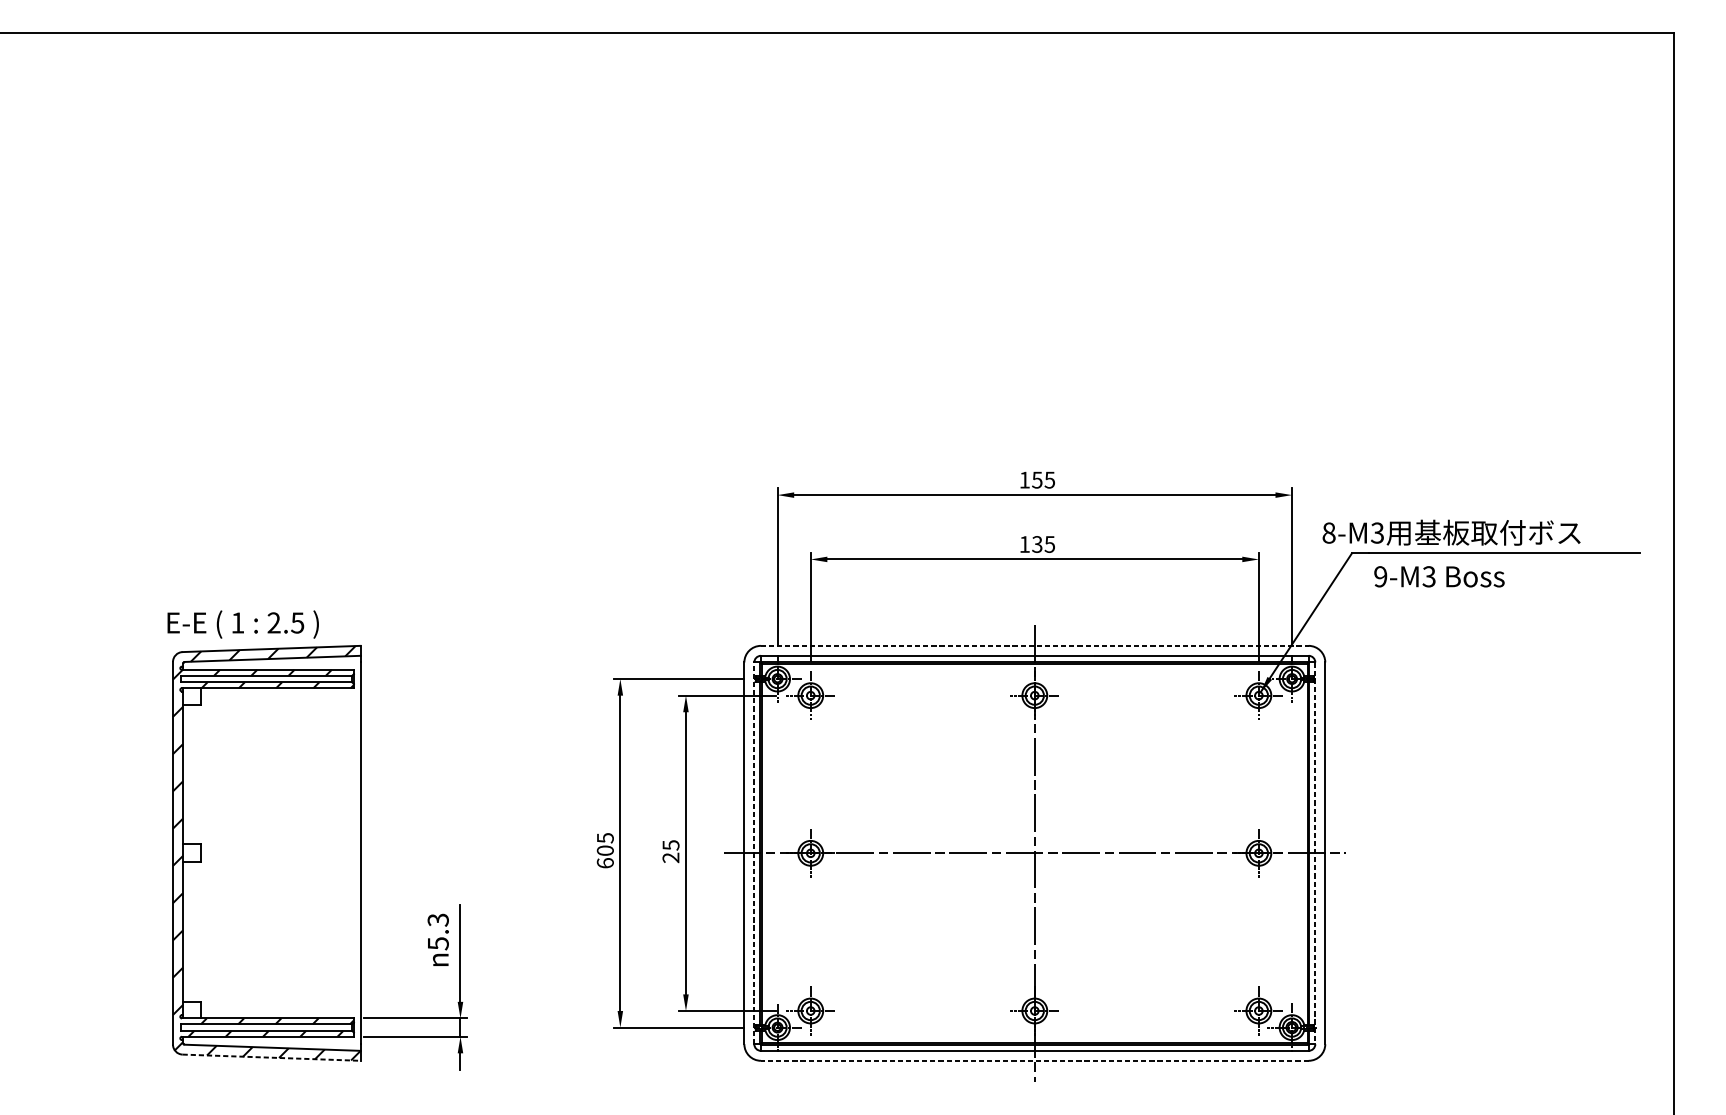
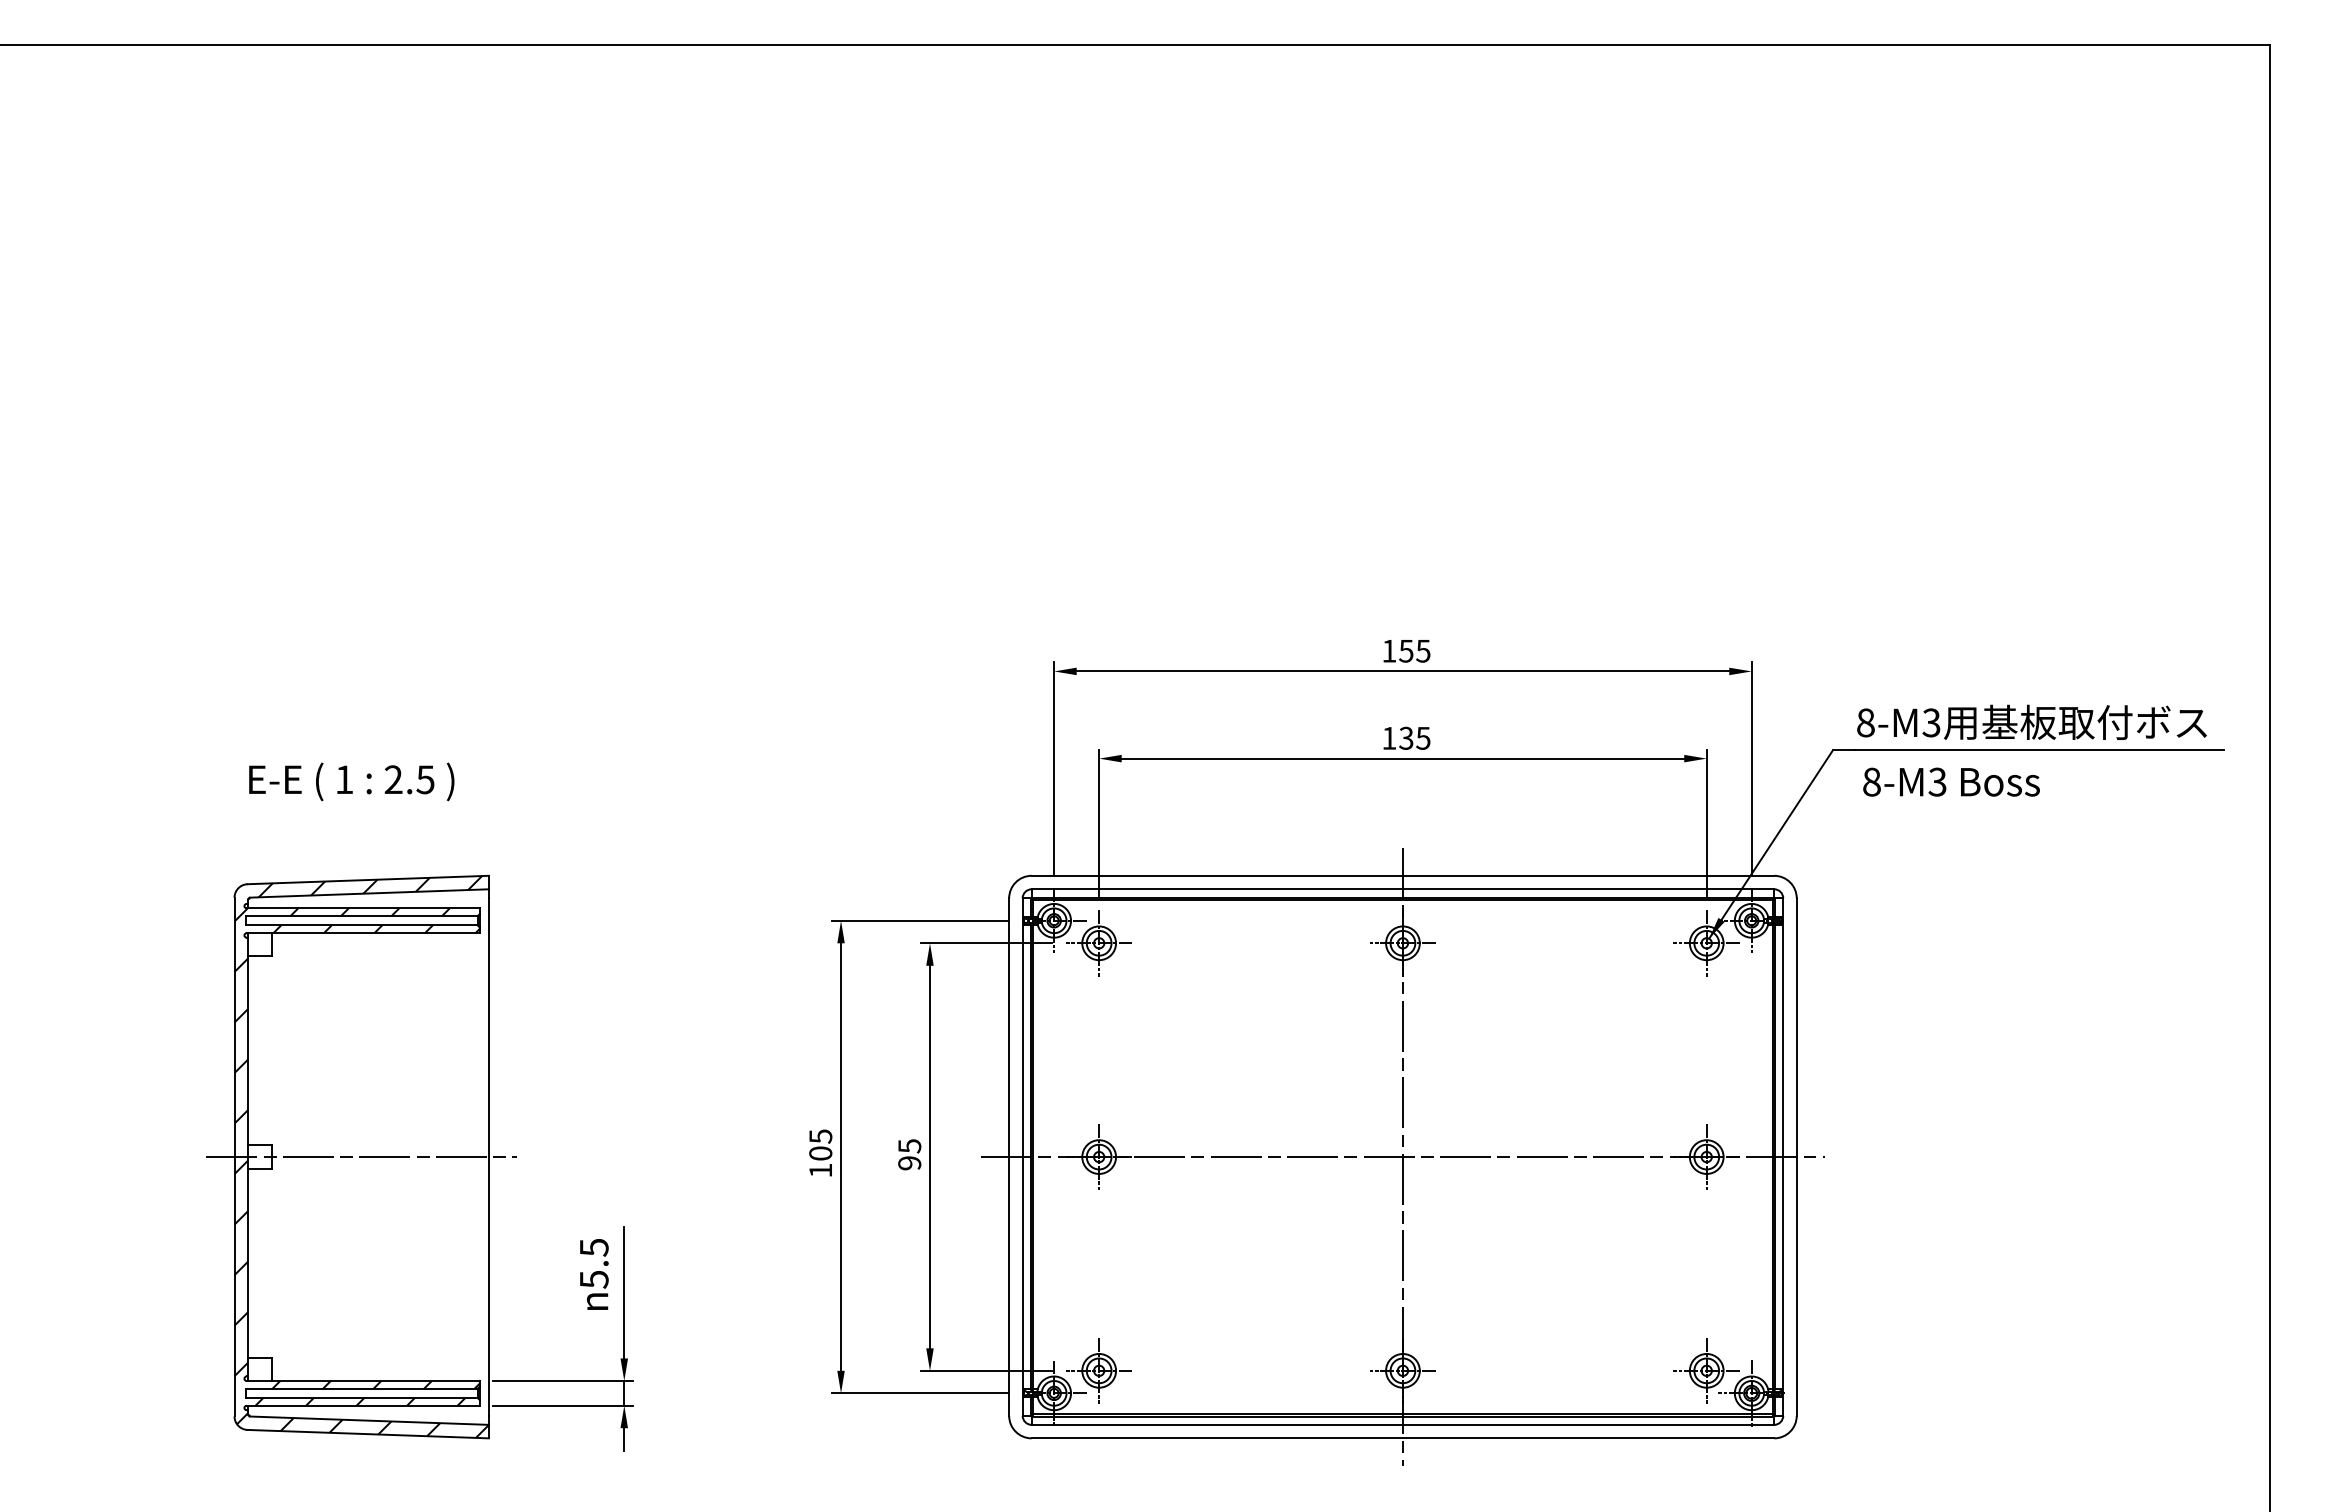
text: (1451, 532) -> (2031, 721), moved
text: (1380, 576) -> (1871, 781), 9-M3 -> 8-M3
text: (243, 624) -> (351, 781), moved
line: (1035, 645) -> (1403, 875), dashed -> solid
line: (266, 853) -> (361, 1157), added
line: (754, 853) -> (1022, 1157), dashed -> solid
line: (1315, 853) -> (1783, 1157), dashed -> solid
text: (670, 858) -> (909, 1163), 25 -> 95
text: (605, 863) -> (820, 1170), 605 -> 105
text: (437, 920) -> (593, 1247), 5.3 -> 5.5
line: (271, 1057) -> (368, 1434), dashed -> solid
line: (1034, 1060) -> (1402, 1438), dashed -> solid

